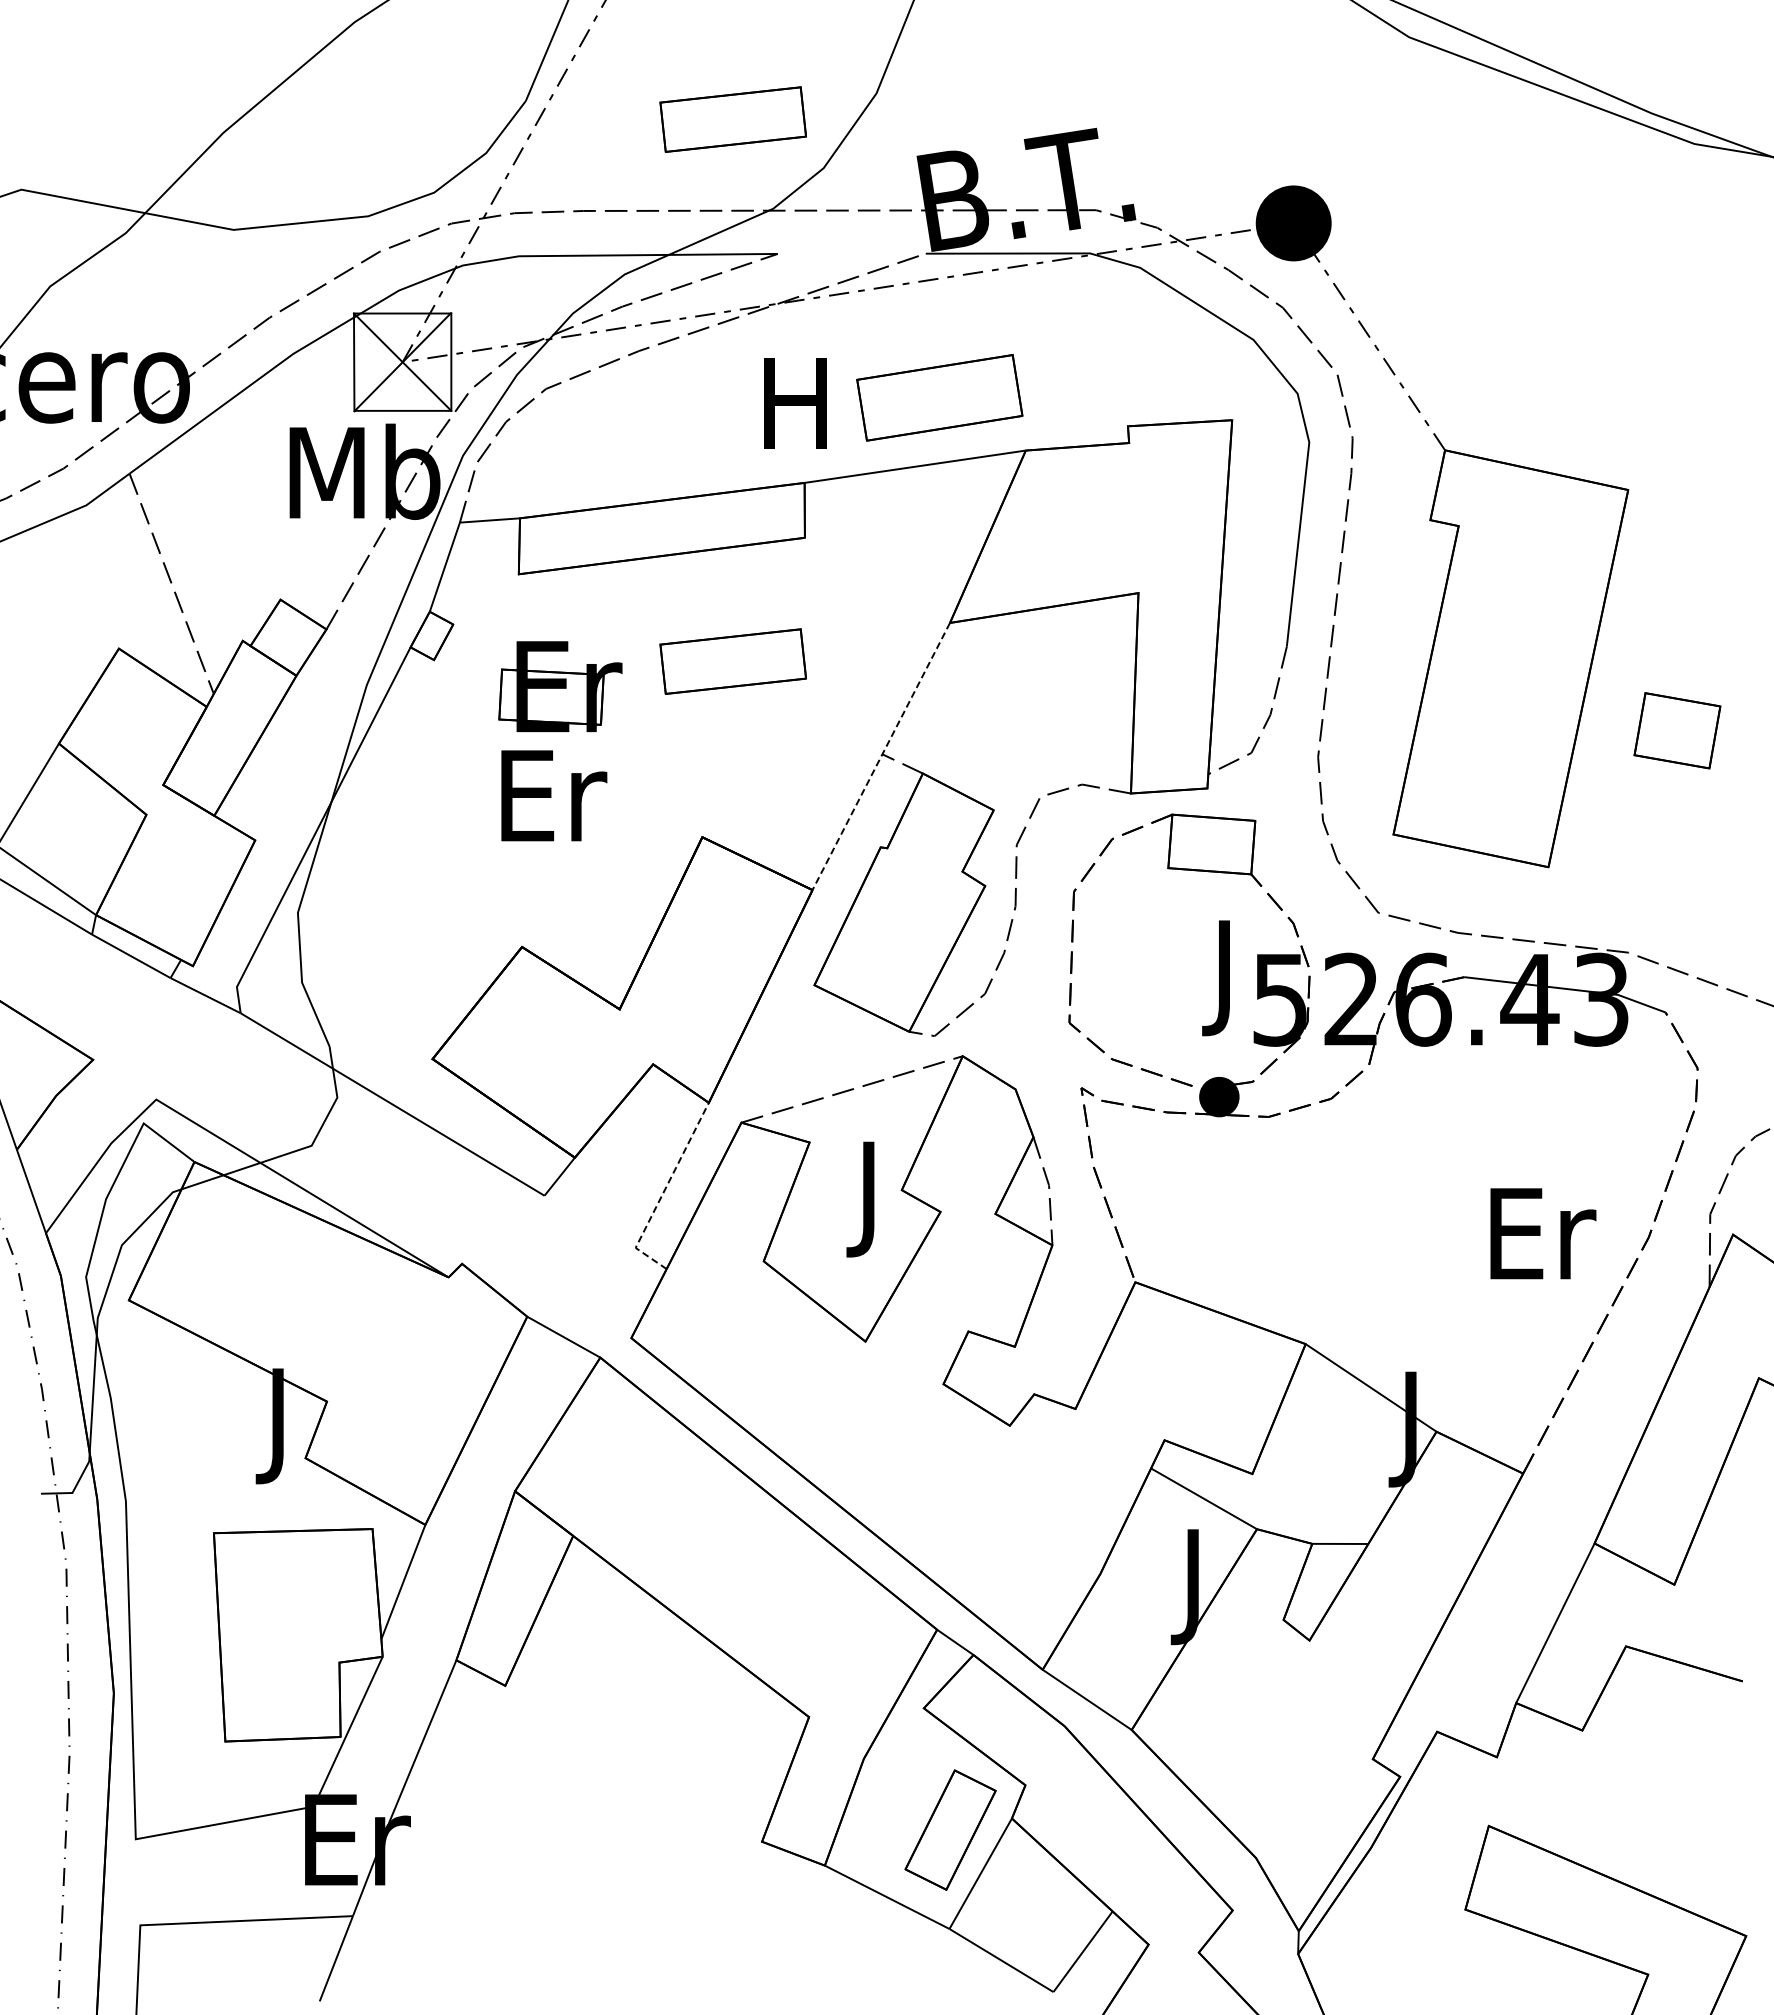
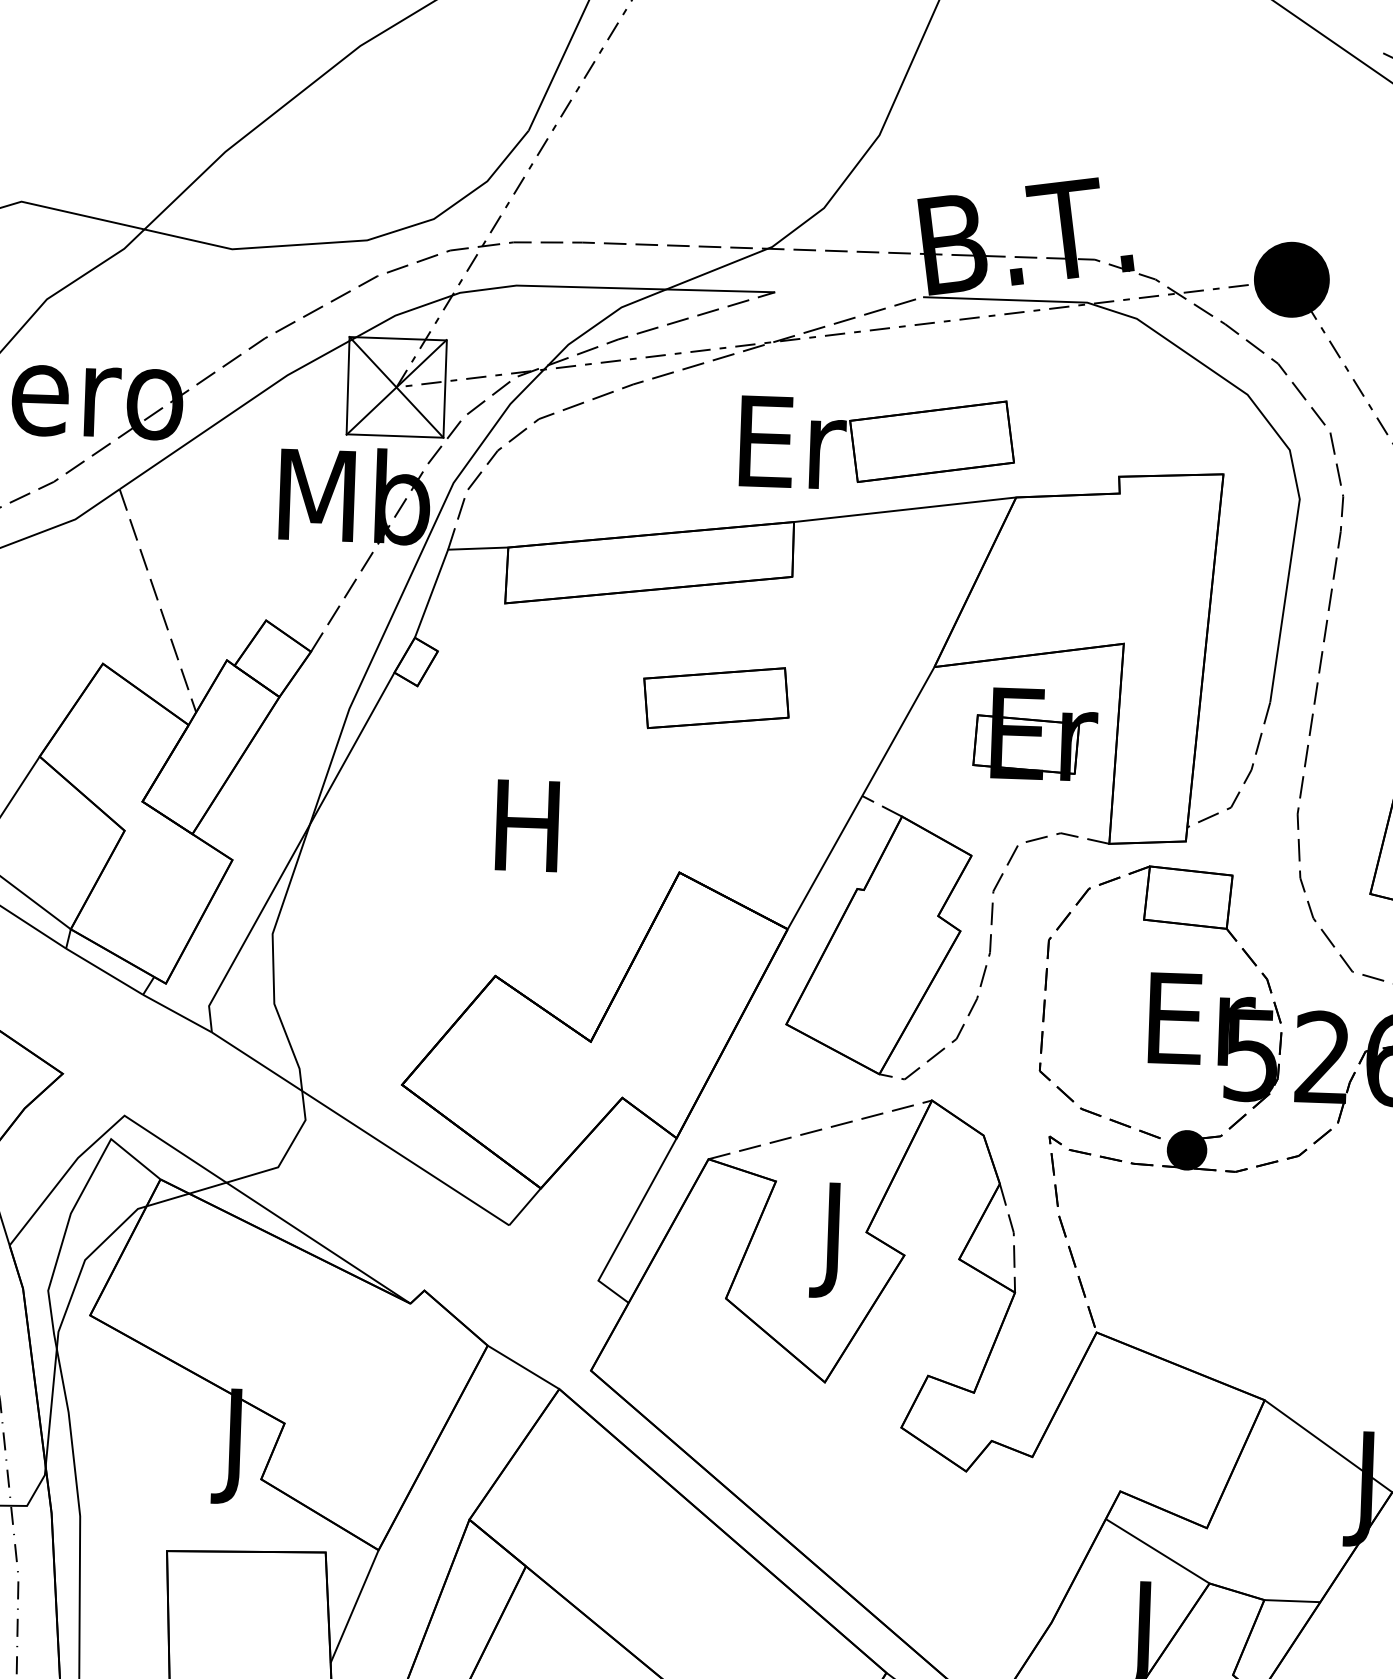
part: (732, 119) -> (734, 156), removed
text: (800, 403) -> (792, 442), H -> Er
part: (560, 686) -> (1035, 734), moved
line: (881, 756) -> (861, 798), dashed -> solid
text: (554, 795) -> (533, 825), Er -> H
text: (1229, 978) -> (1201, 1032), J -> Er
line: (663, 1192) -> (628, 1226), dashed -> solid

